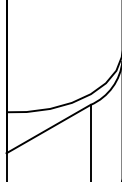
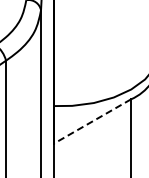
line: (48, 129) -> (92, 121), solid -> dashed

